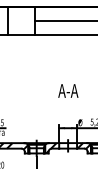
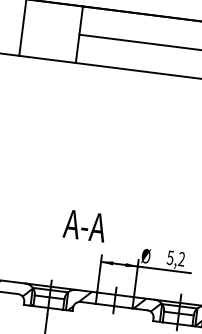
text: (68, 90) -> (85, 224), moved

